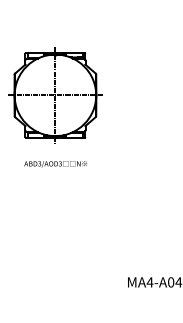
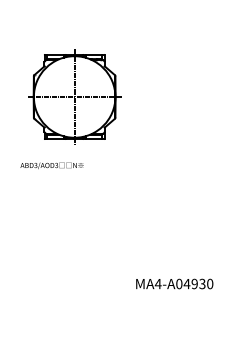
part: (55, 94) -> (74, 96), moved
text: (55, 163) -> (51, 165), moved

